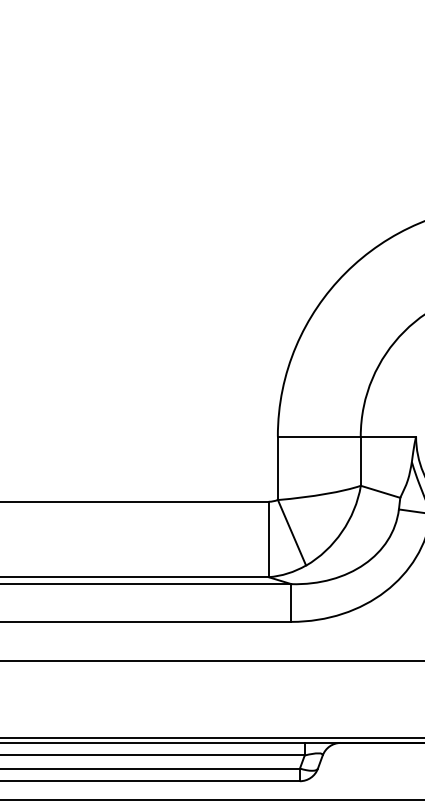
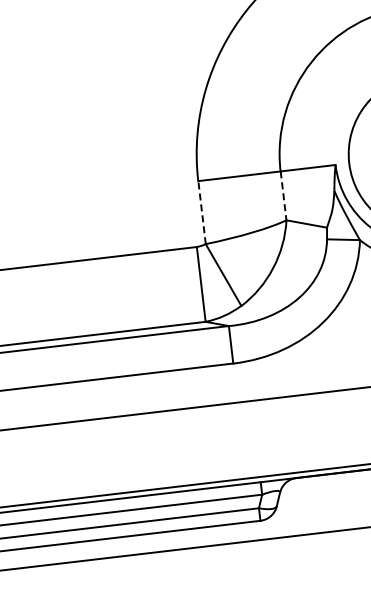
line: (360, 461) -> (283, 196), solid -> dashed
line: (277, 468) -> (201, 212), solid -> dashed

